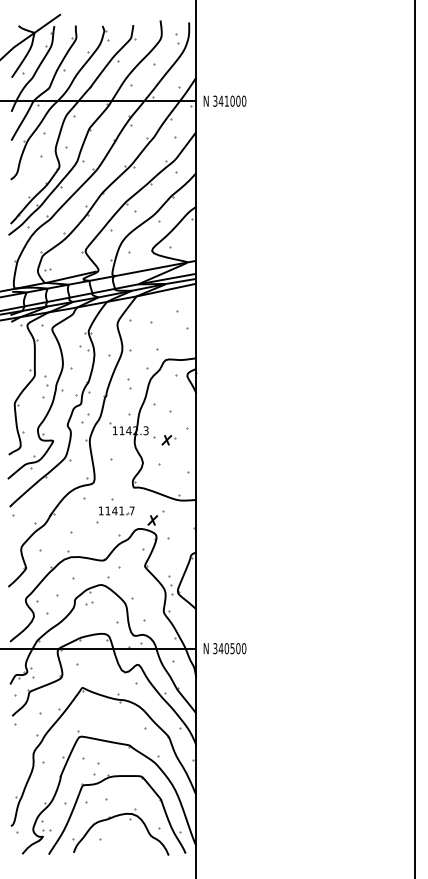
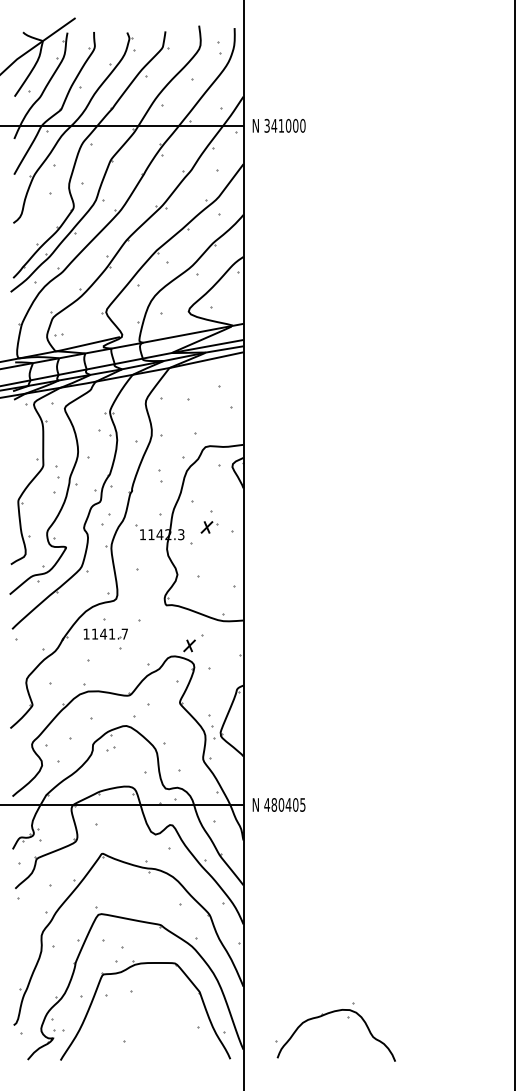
part: (168, 440) -> (209, 527), moved
part: (116, 510) -> (105, 633), moved
text: (229, 648) -> (284, 804), 340500 -> 480405
part: (114, 817) -> (328, 1014), moved

